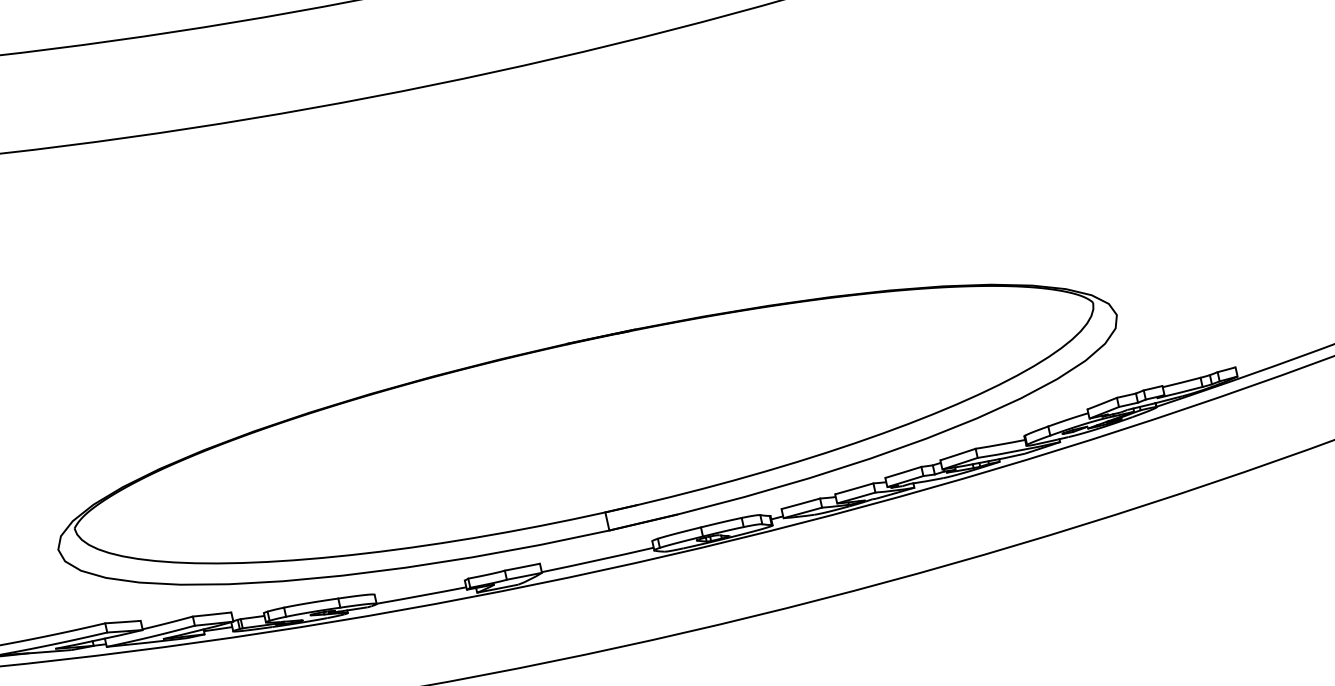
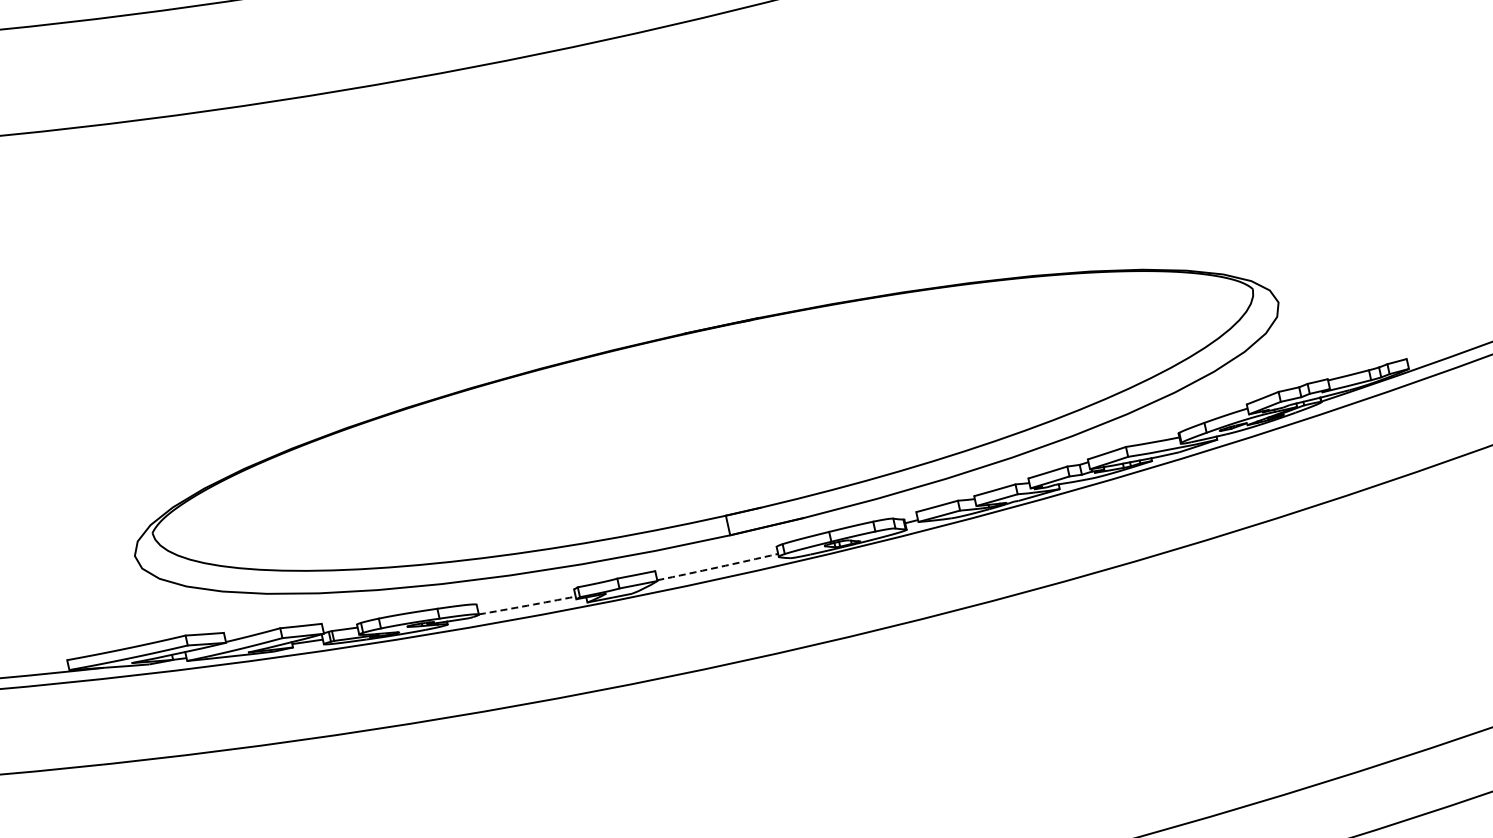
arc: (597, 560) -> (717, 567), solid -> dashed
arc: (421, 595) -> (527, 605), solid -> dashed

